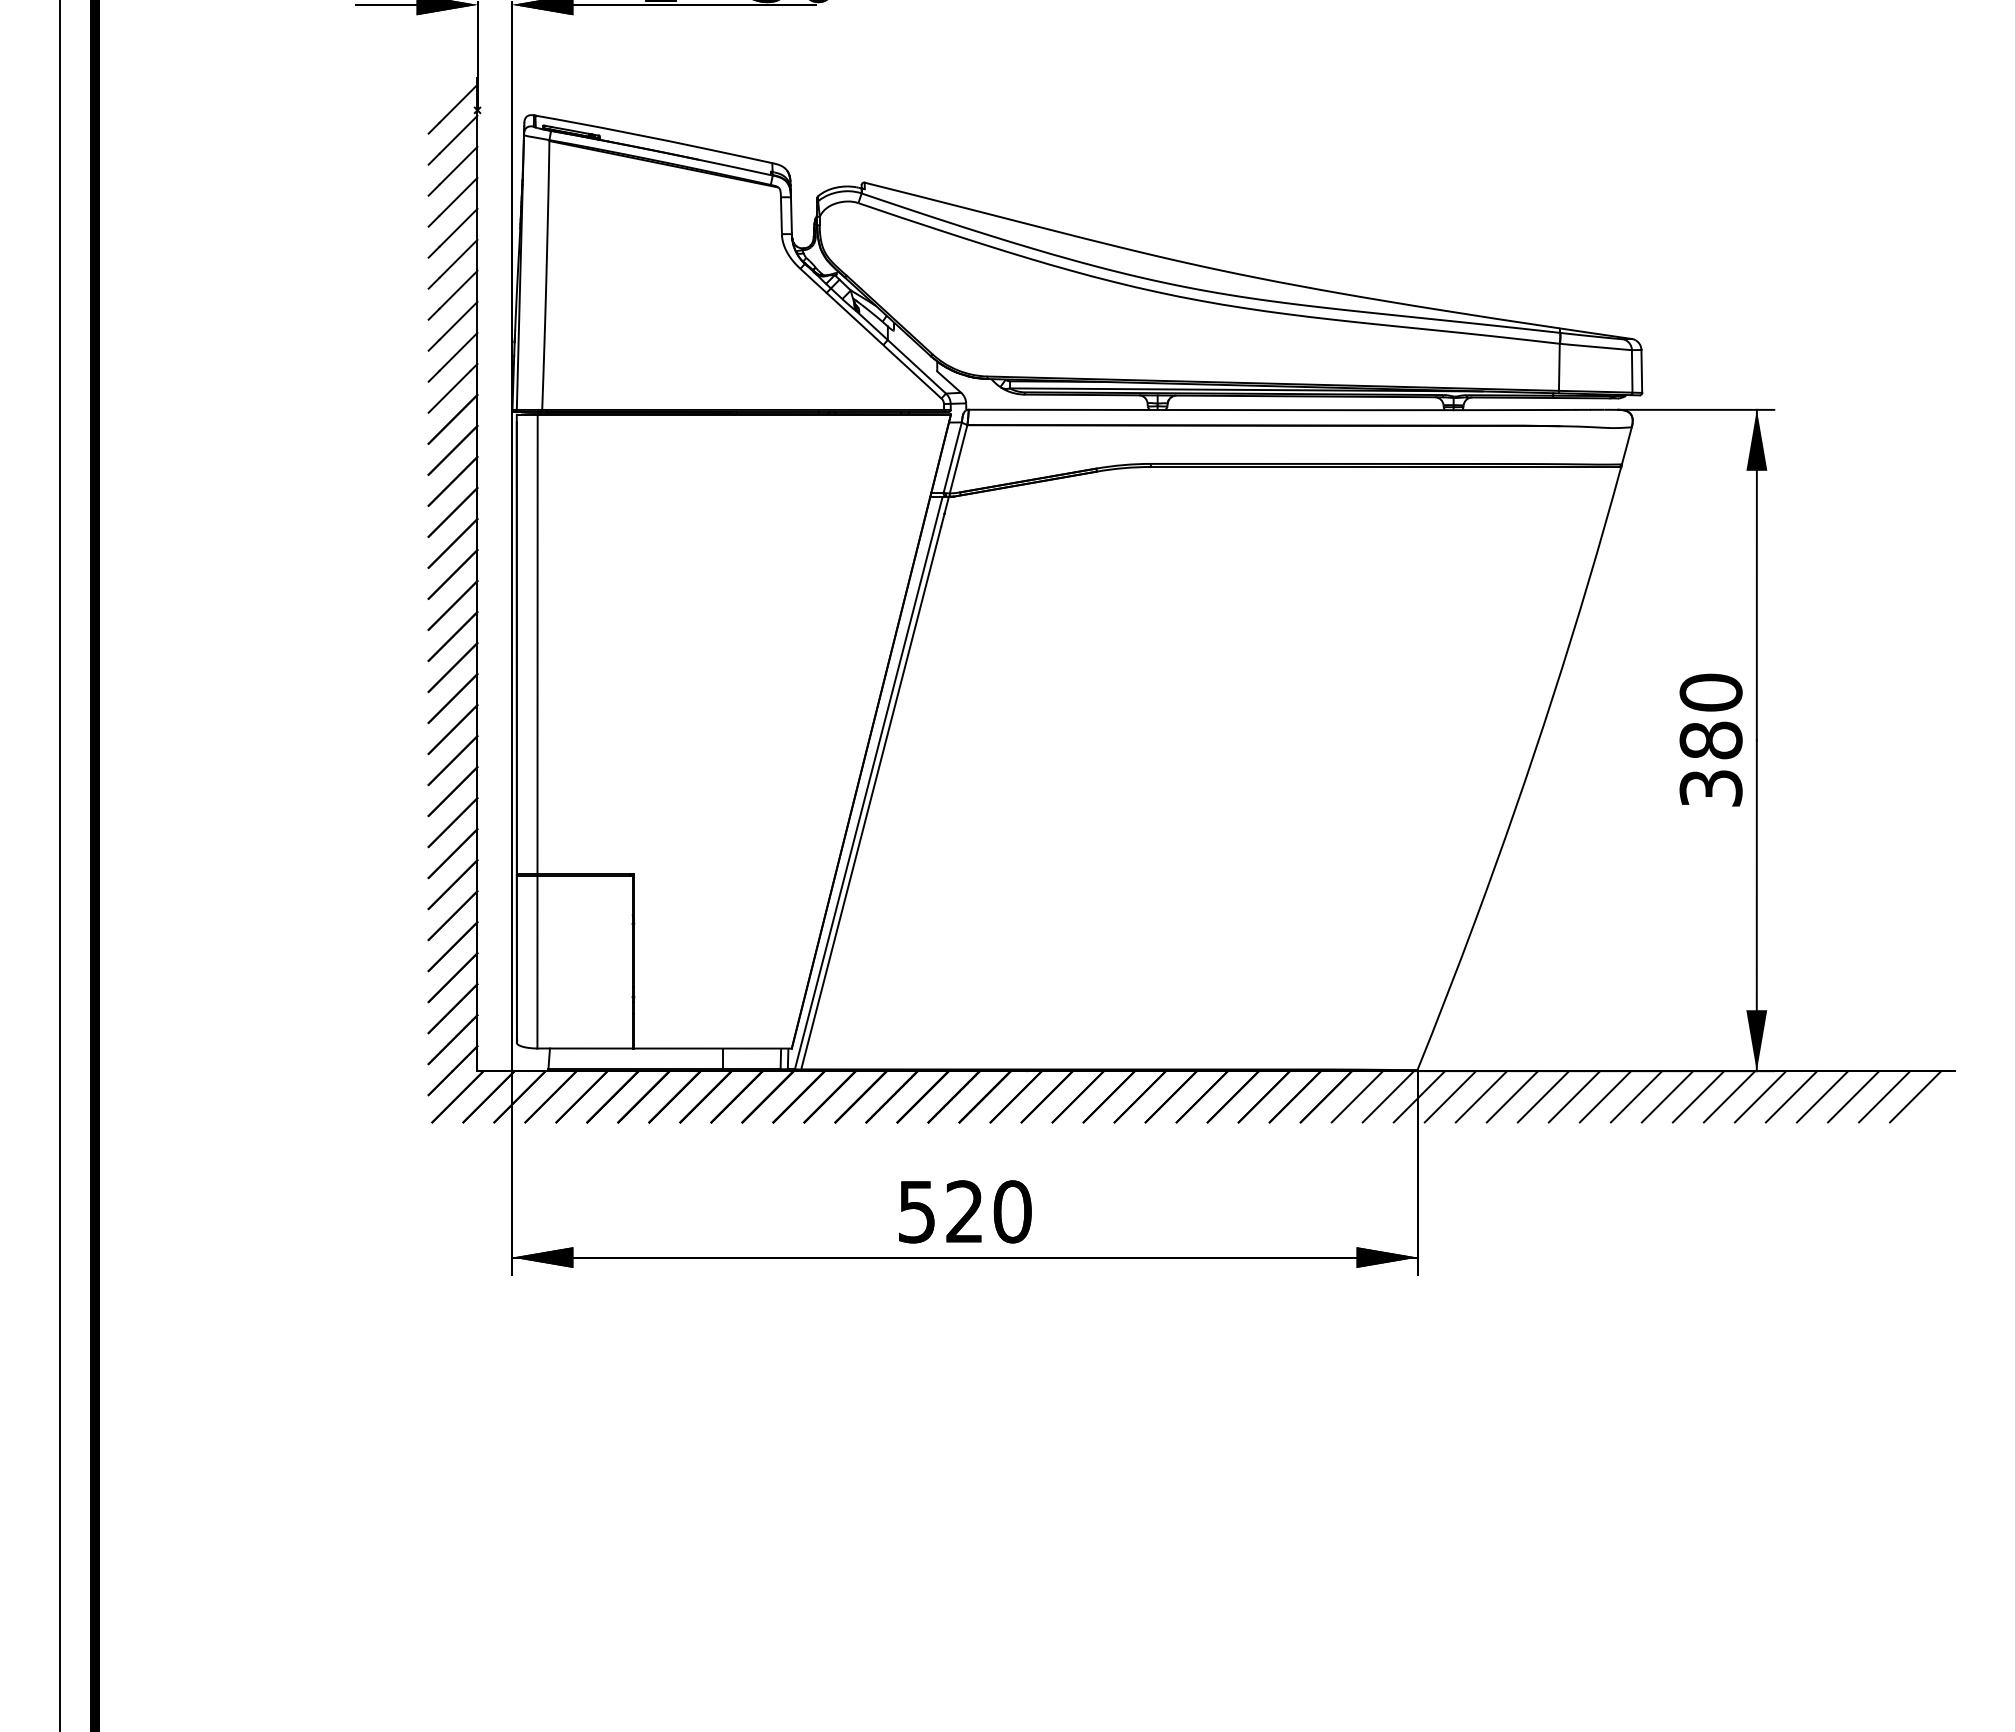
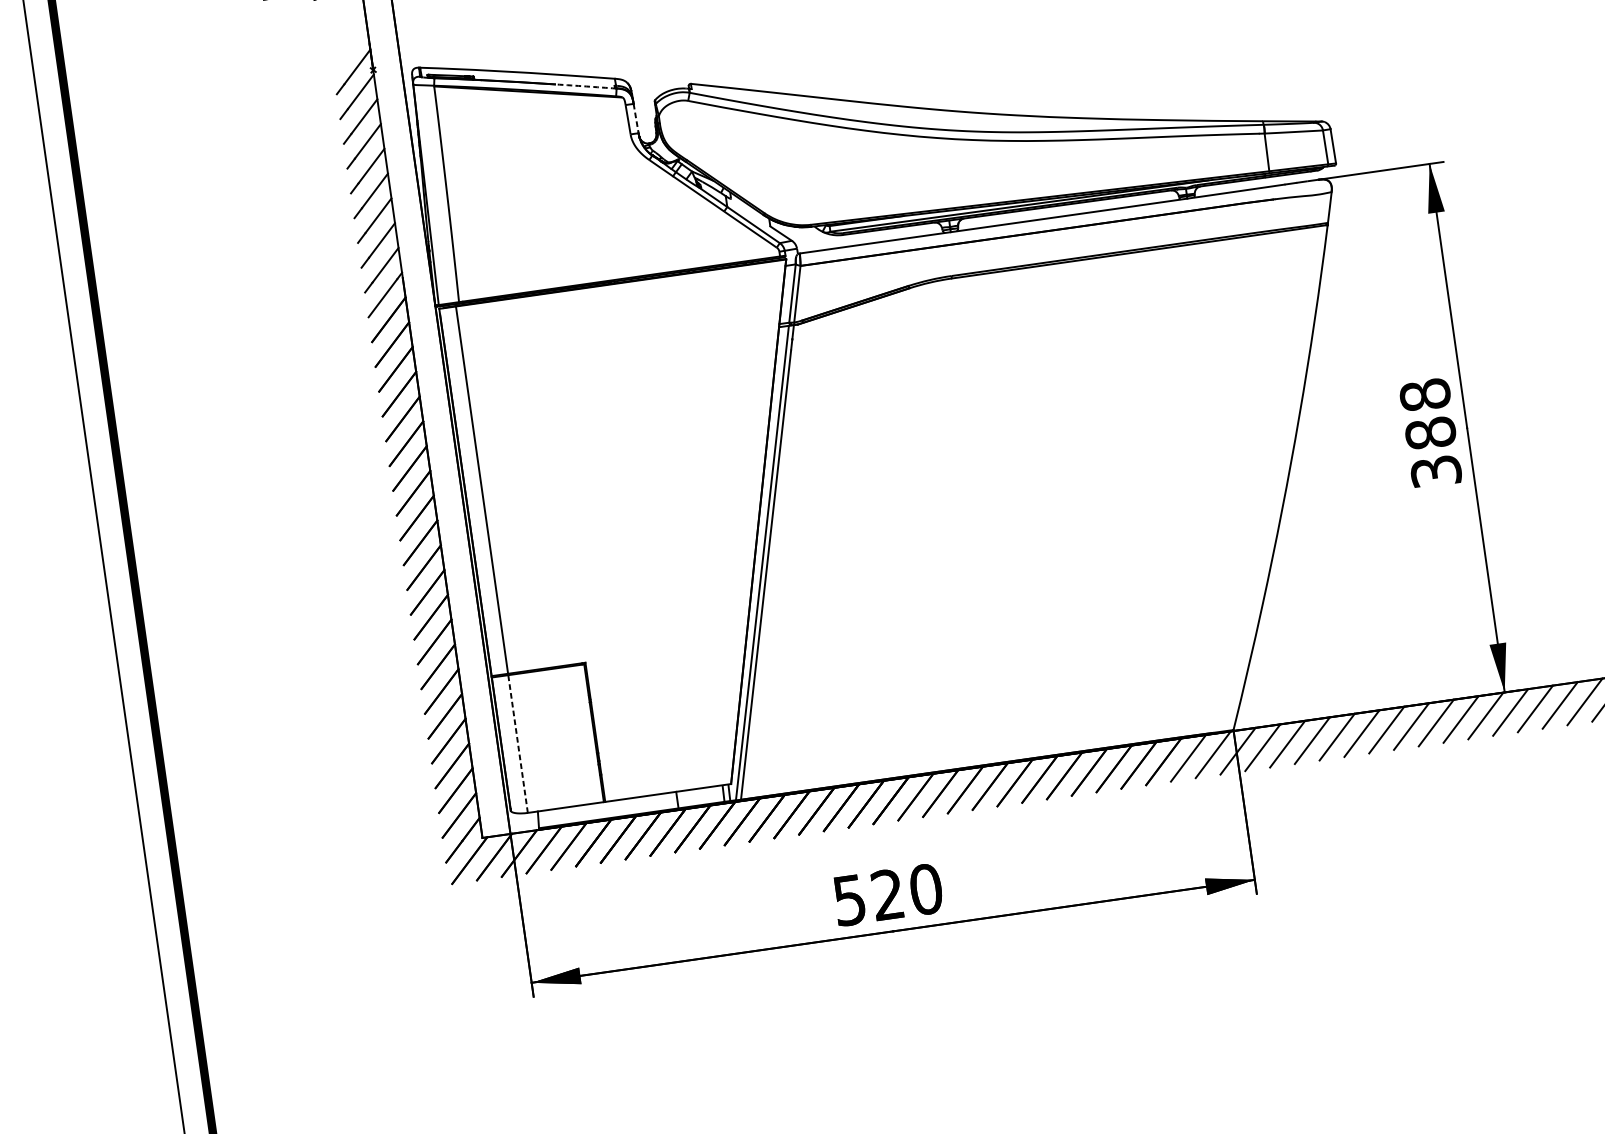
arc: (735, 167) -> (585, 86), solid -> dashed
line: (791, 215) -> (636, 118), solid -> dashed
text: (1710, 692) -> (1424, 395), 380 -> 388
line: (537, 961) -> (518, 743), solid -> dashed

